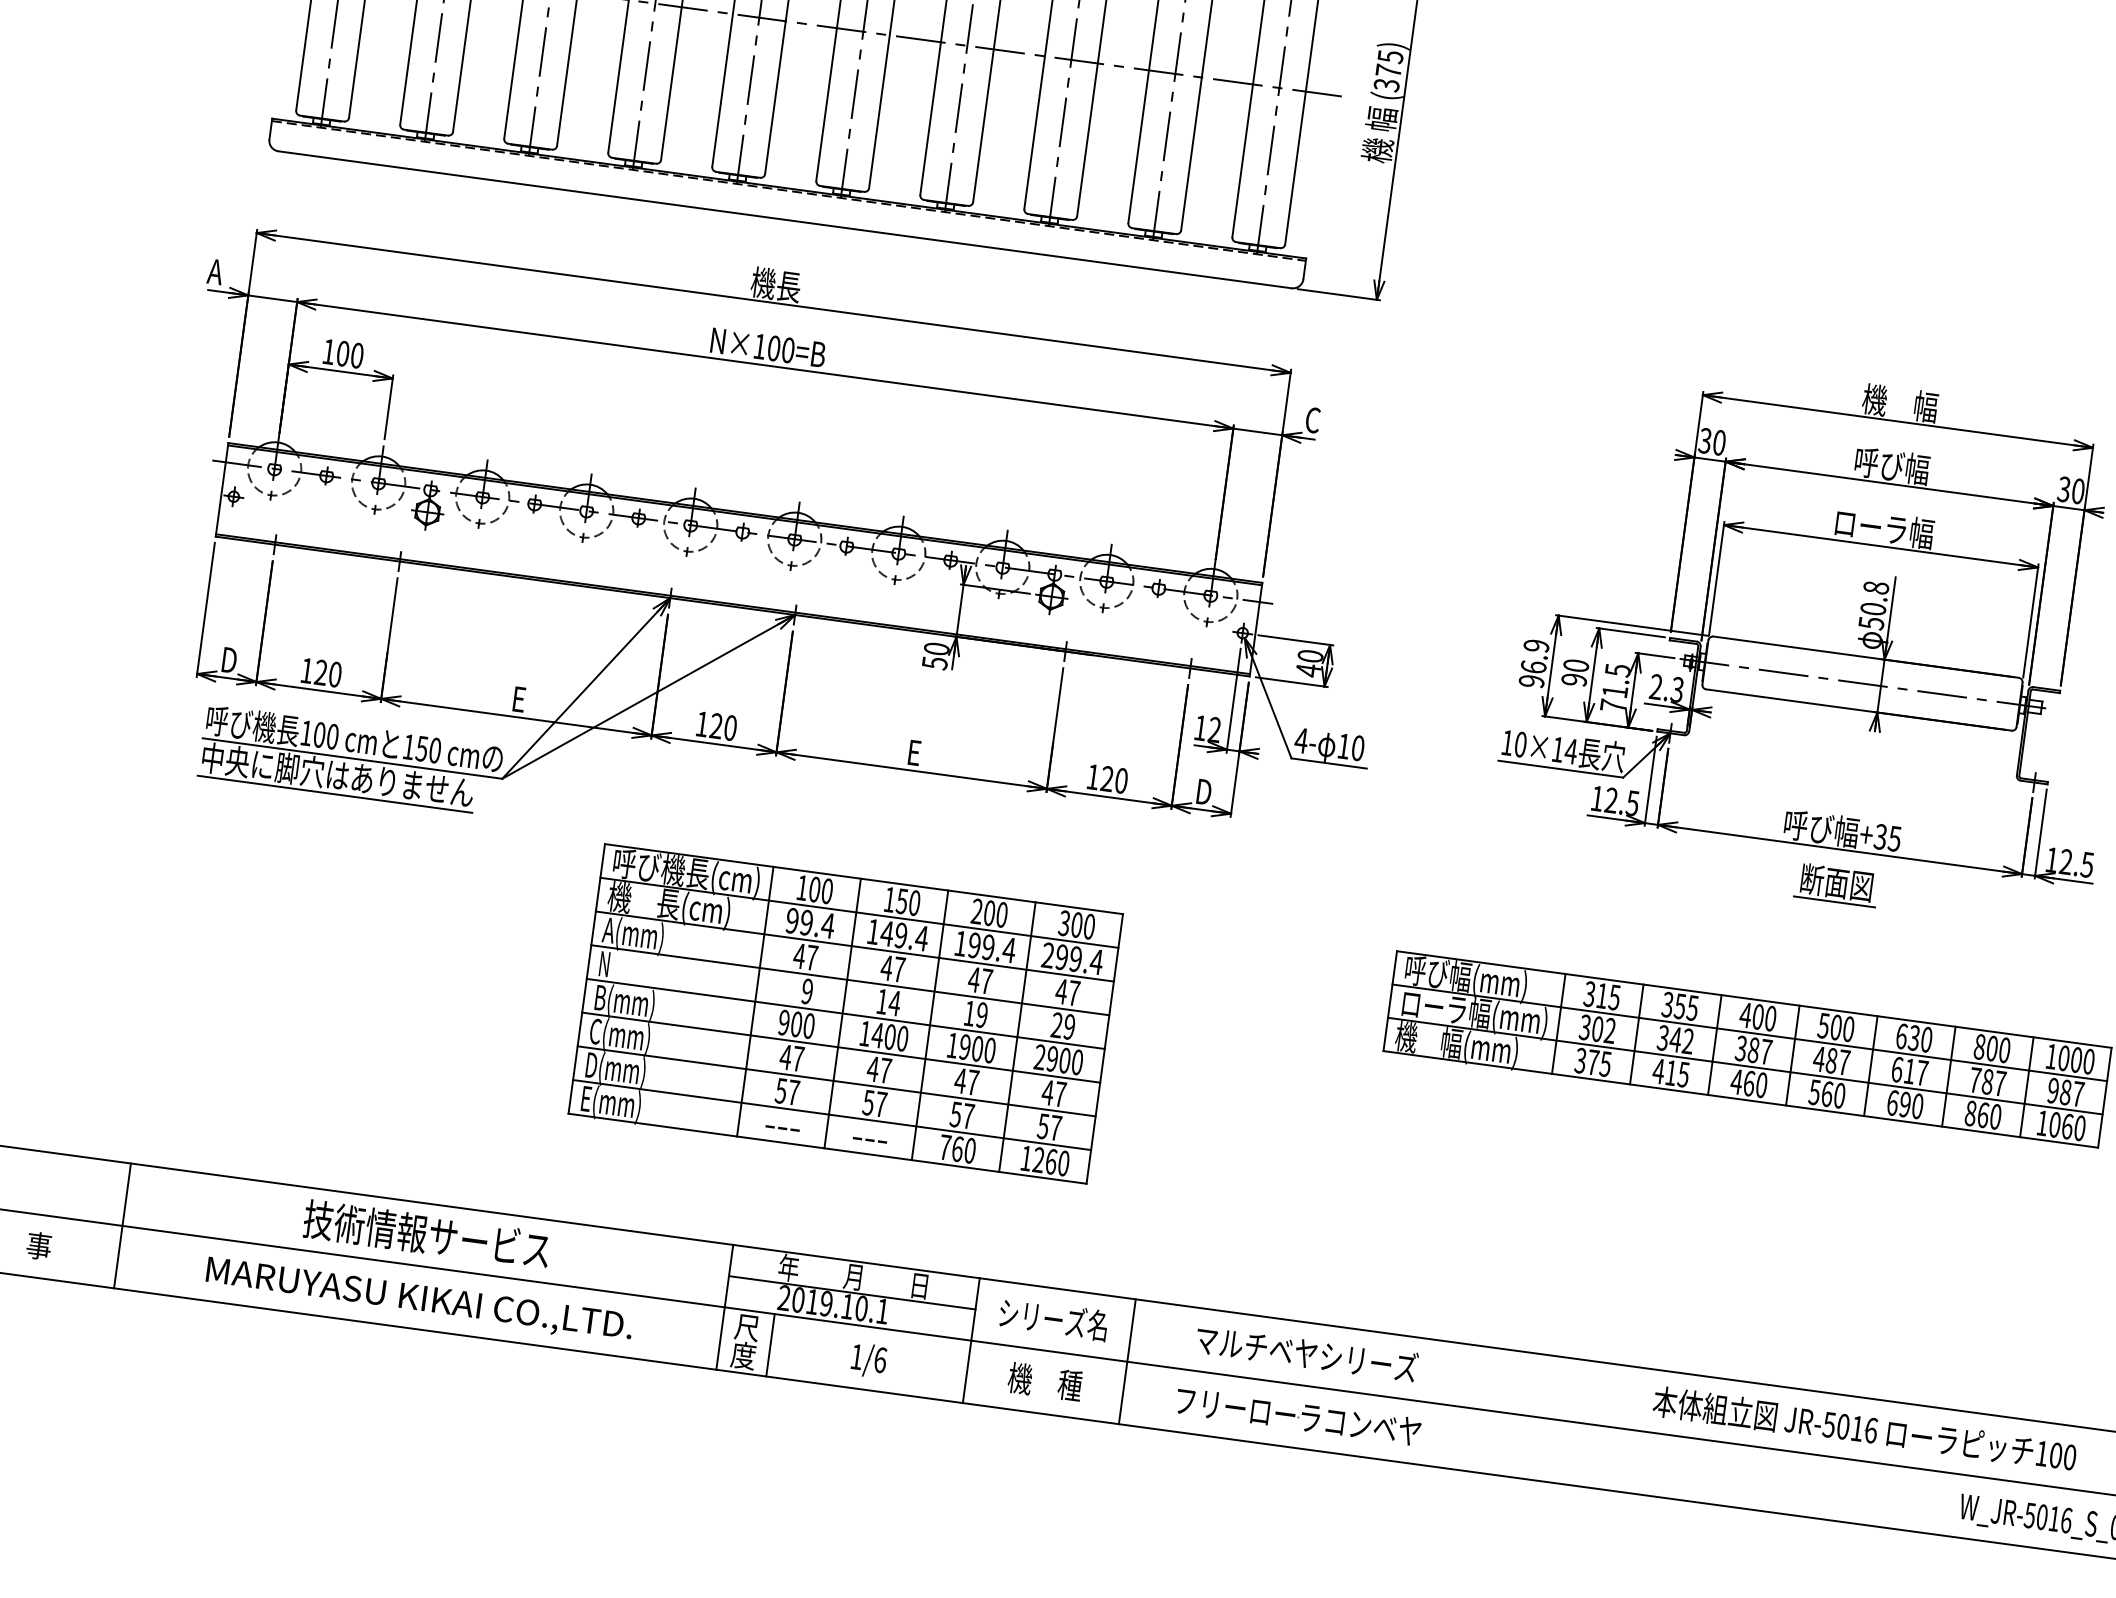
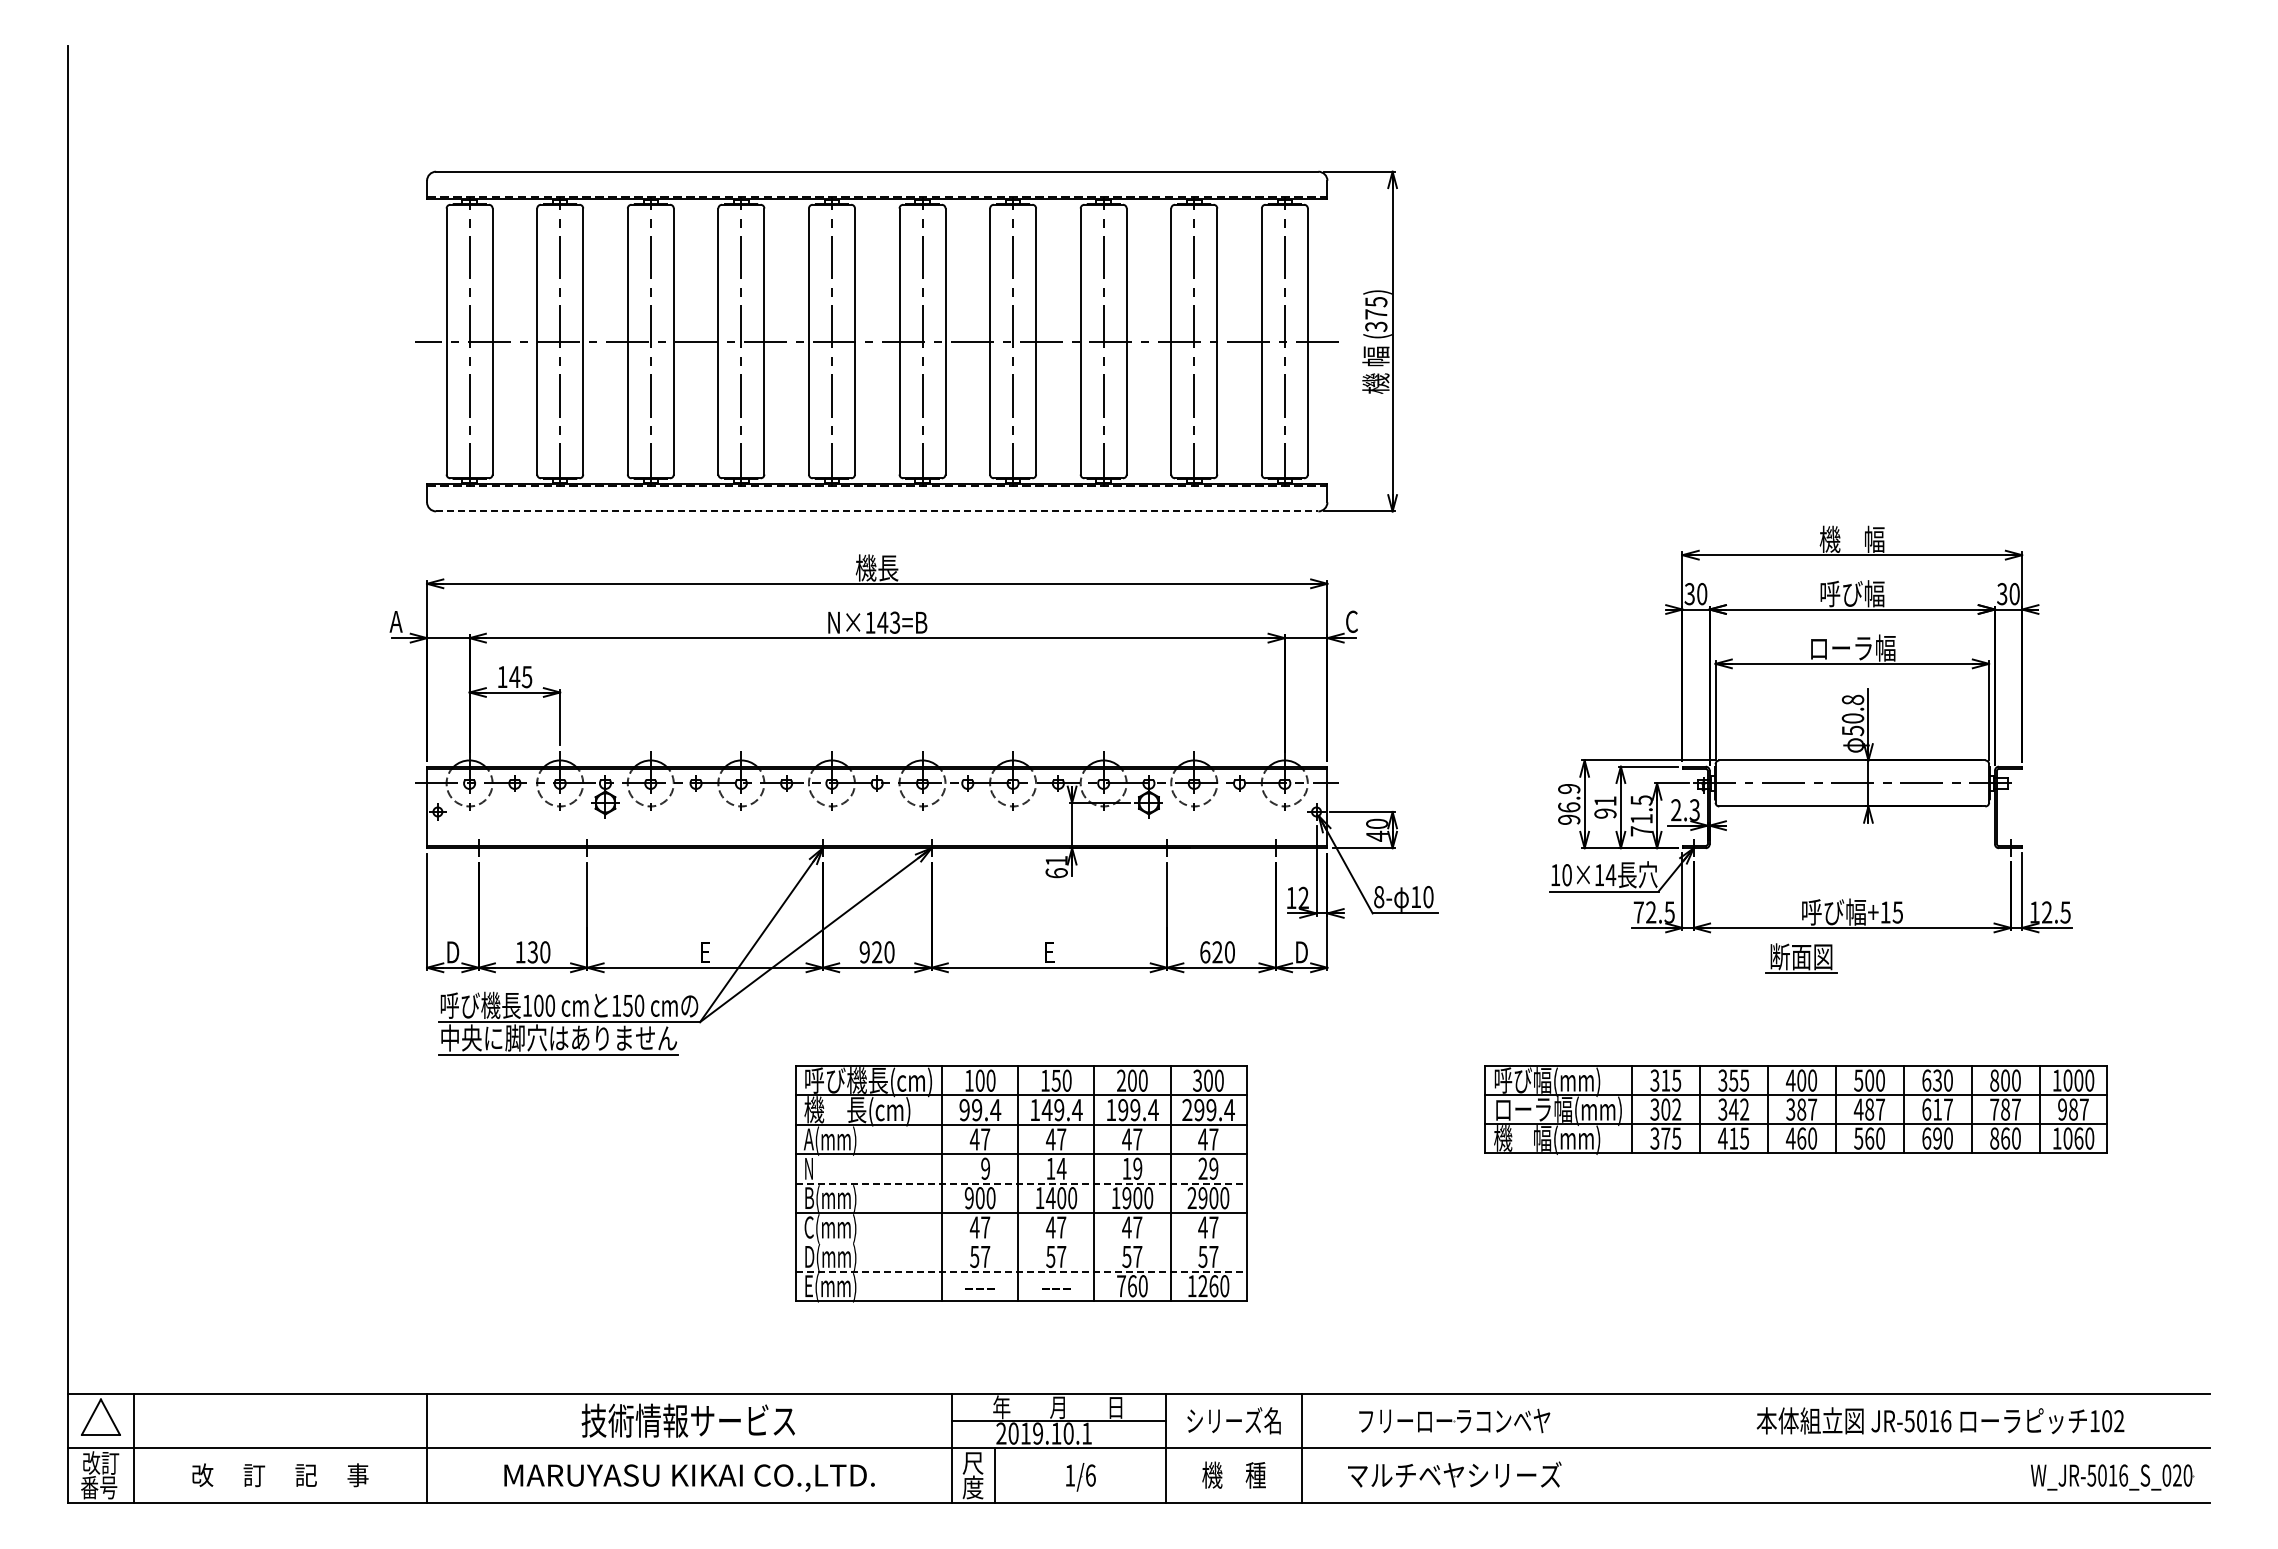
line: (785, 219) -> (877, 511), solid -> dashed
text: (780, 349) -> (888, 622), N×100=B -> N×143=B
text: (349, 353) -> (520, 676), 100 -> 145
text: (935, 655) -> (1056, 866), 50 -> 61
text: (1576, 666) -> (1605, 801), 90 -> 91
text: (320, 672) -> (532, 952), 120 -> 130
text: (701, 724) -> (864, 952), 120 -> 920
text: (1300, 740) -> (1378, 897), 4- -> 8-
text: (1093, 777) -> (1205, 952), 120 -> 620
text: (1596, 798) -> (1638, 912), 12.5 -> 72.5
text: (1880, 836) -> (1885, 912), +35 -> +15
part: (1836, 884) -> (1801, 958), moved
line: (846, 1013) -> (1021, 1183), solid -> dashed
line: (835, 1081) -> (1020, 1242), removed
line: (832, 1115) -> (1021, 1271), solid -> dashed
text: (1306, 1353) -> (1454, 1420), マルチベヤシリーズ -> フリーローラコンベヤ
text: (1298, 1415) -> (1454, 1474), フリーローラコンベヤ -> マルチベヤシリーズ
text: (2070, 1457) -> (2119, 1421), 100 -> 102

